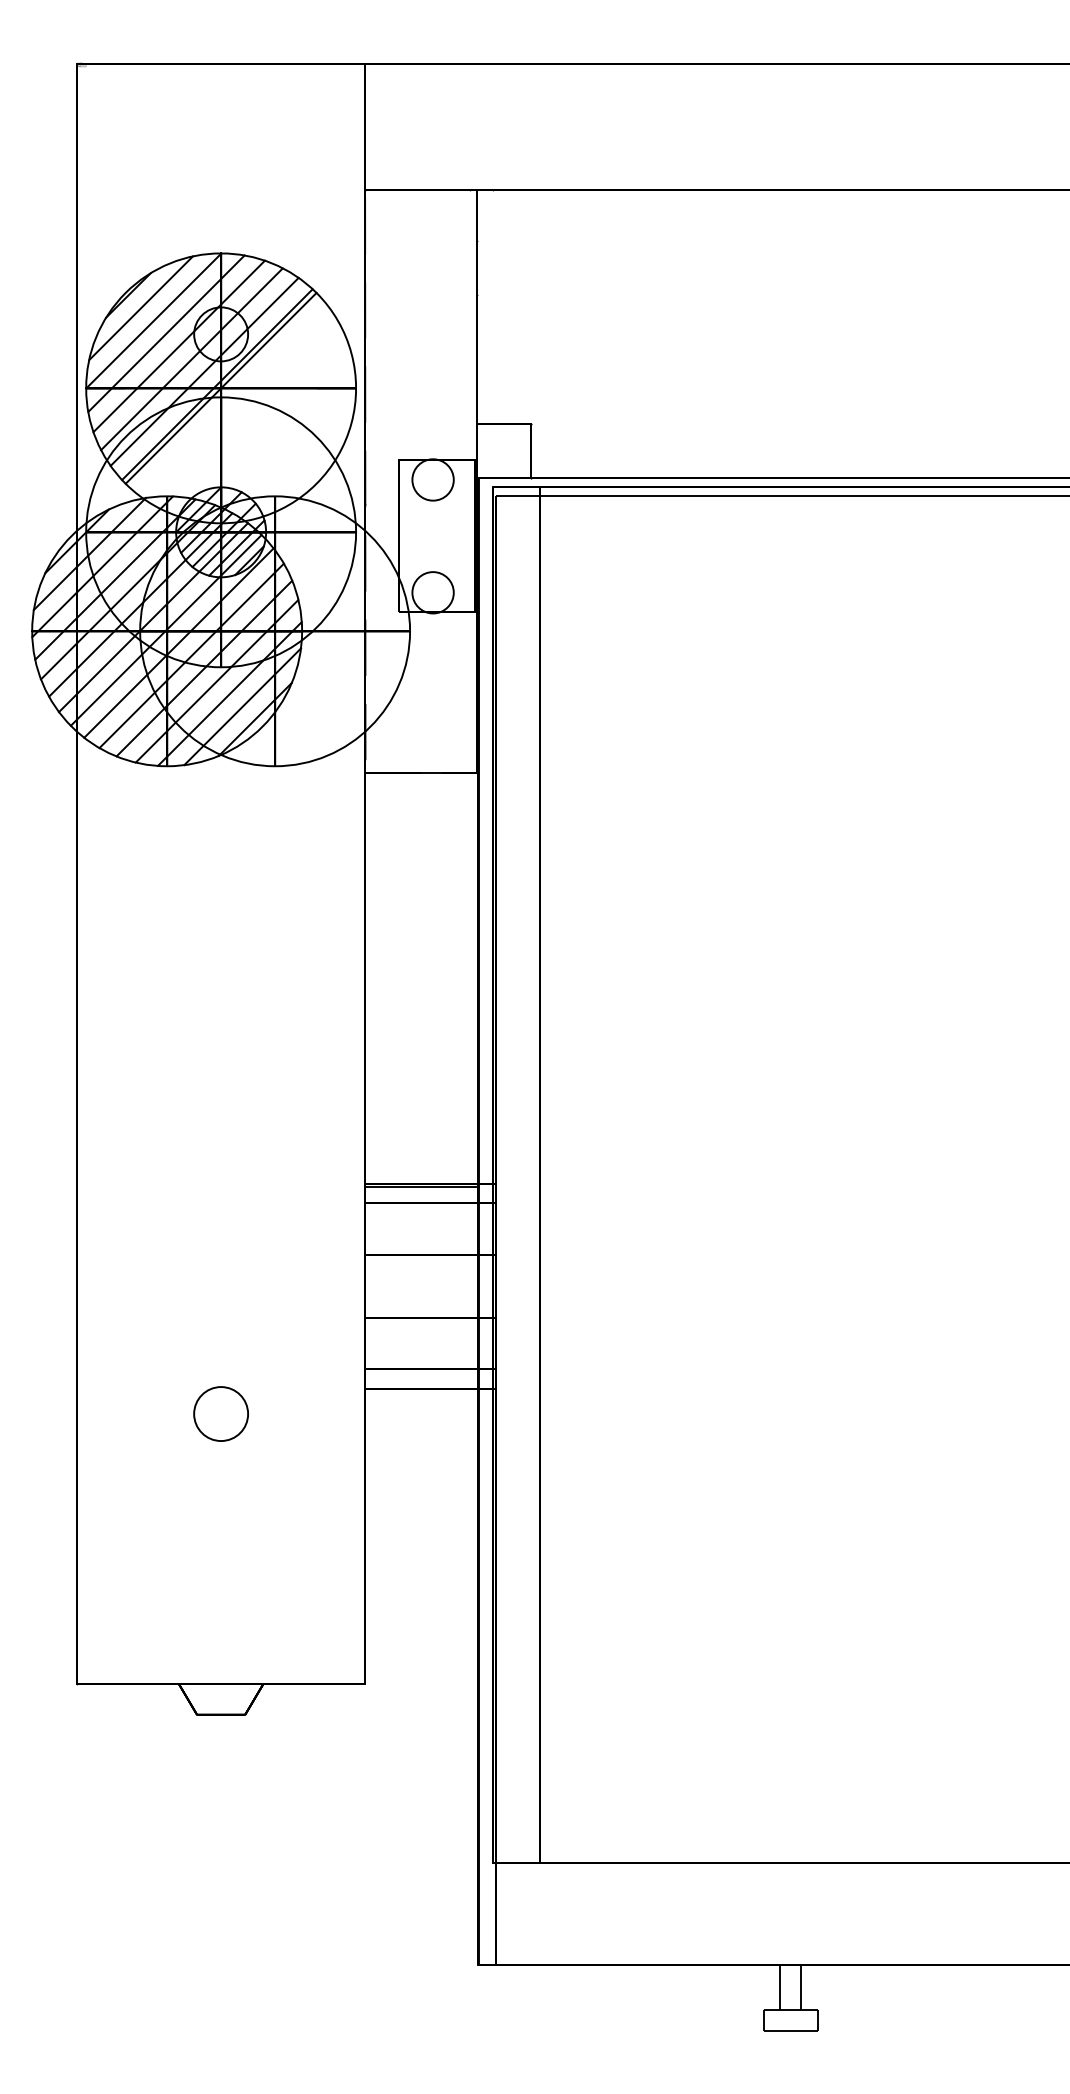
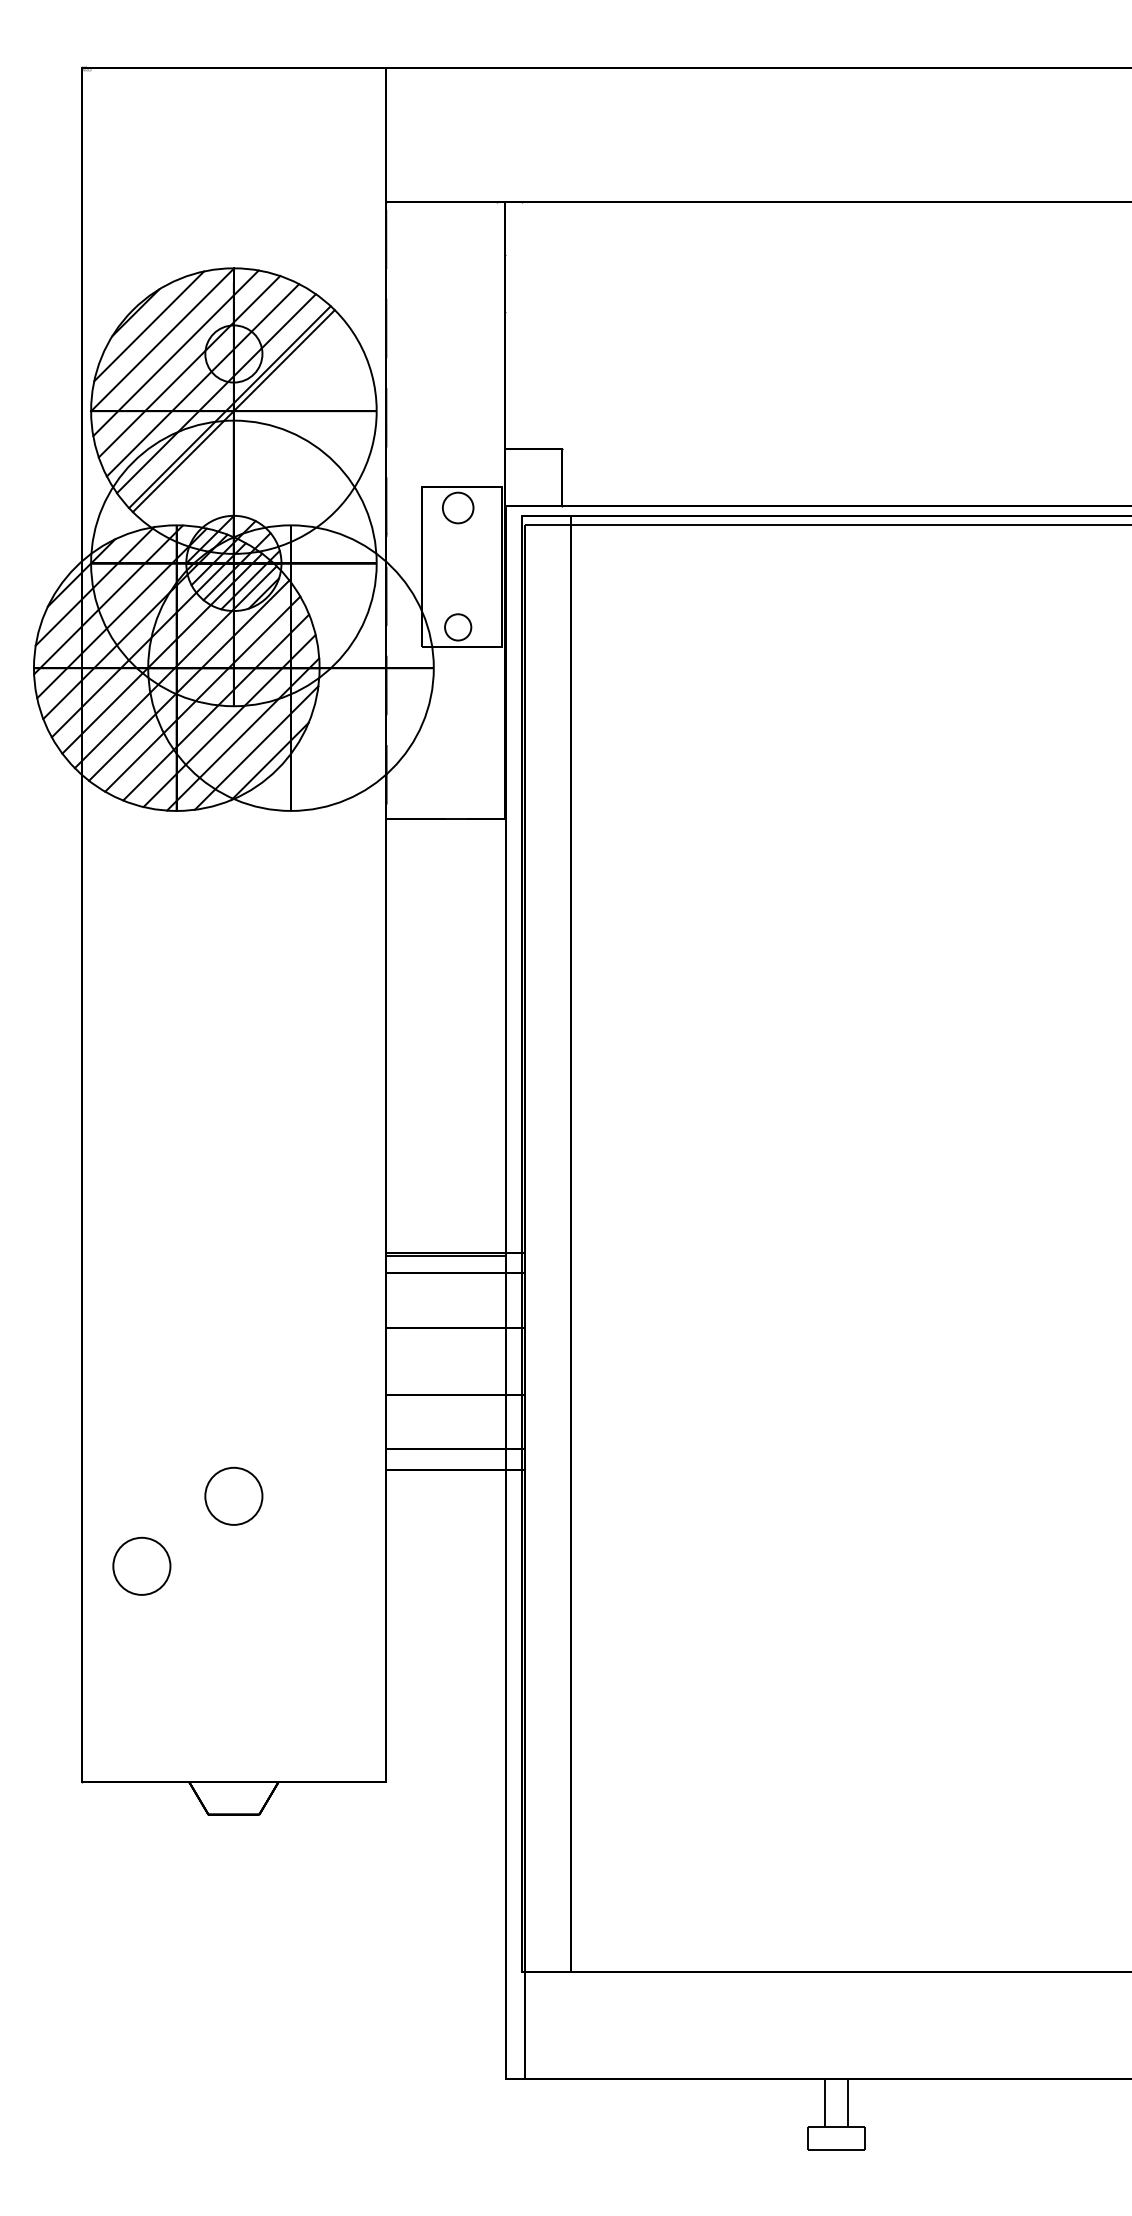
circle: (433, 479) -> (458, 507), size x0.7
circle: (433, 592) -> (458, 627), size x0.6
circle: (133, 1479) -> (141, 1565), added

